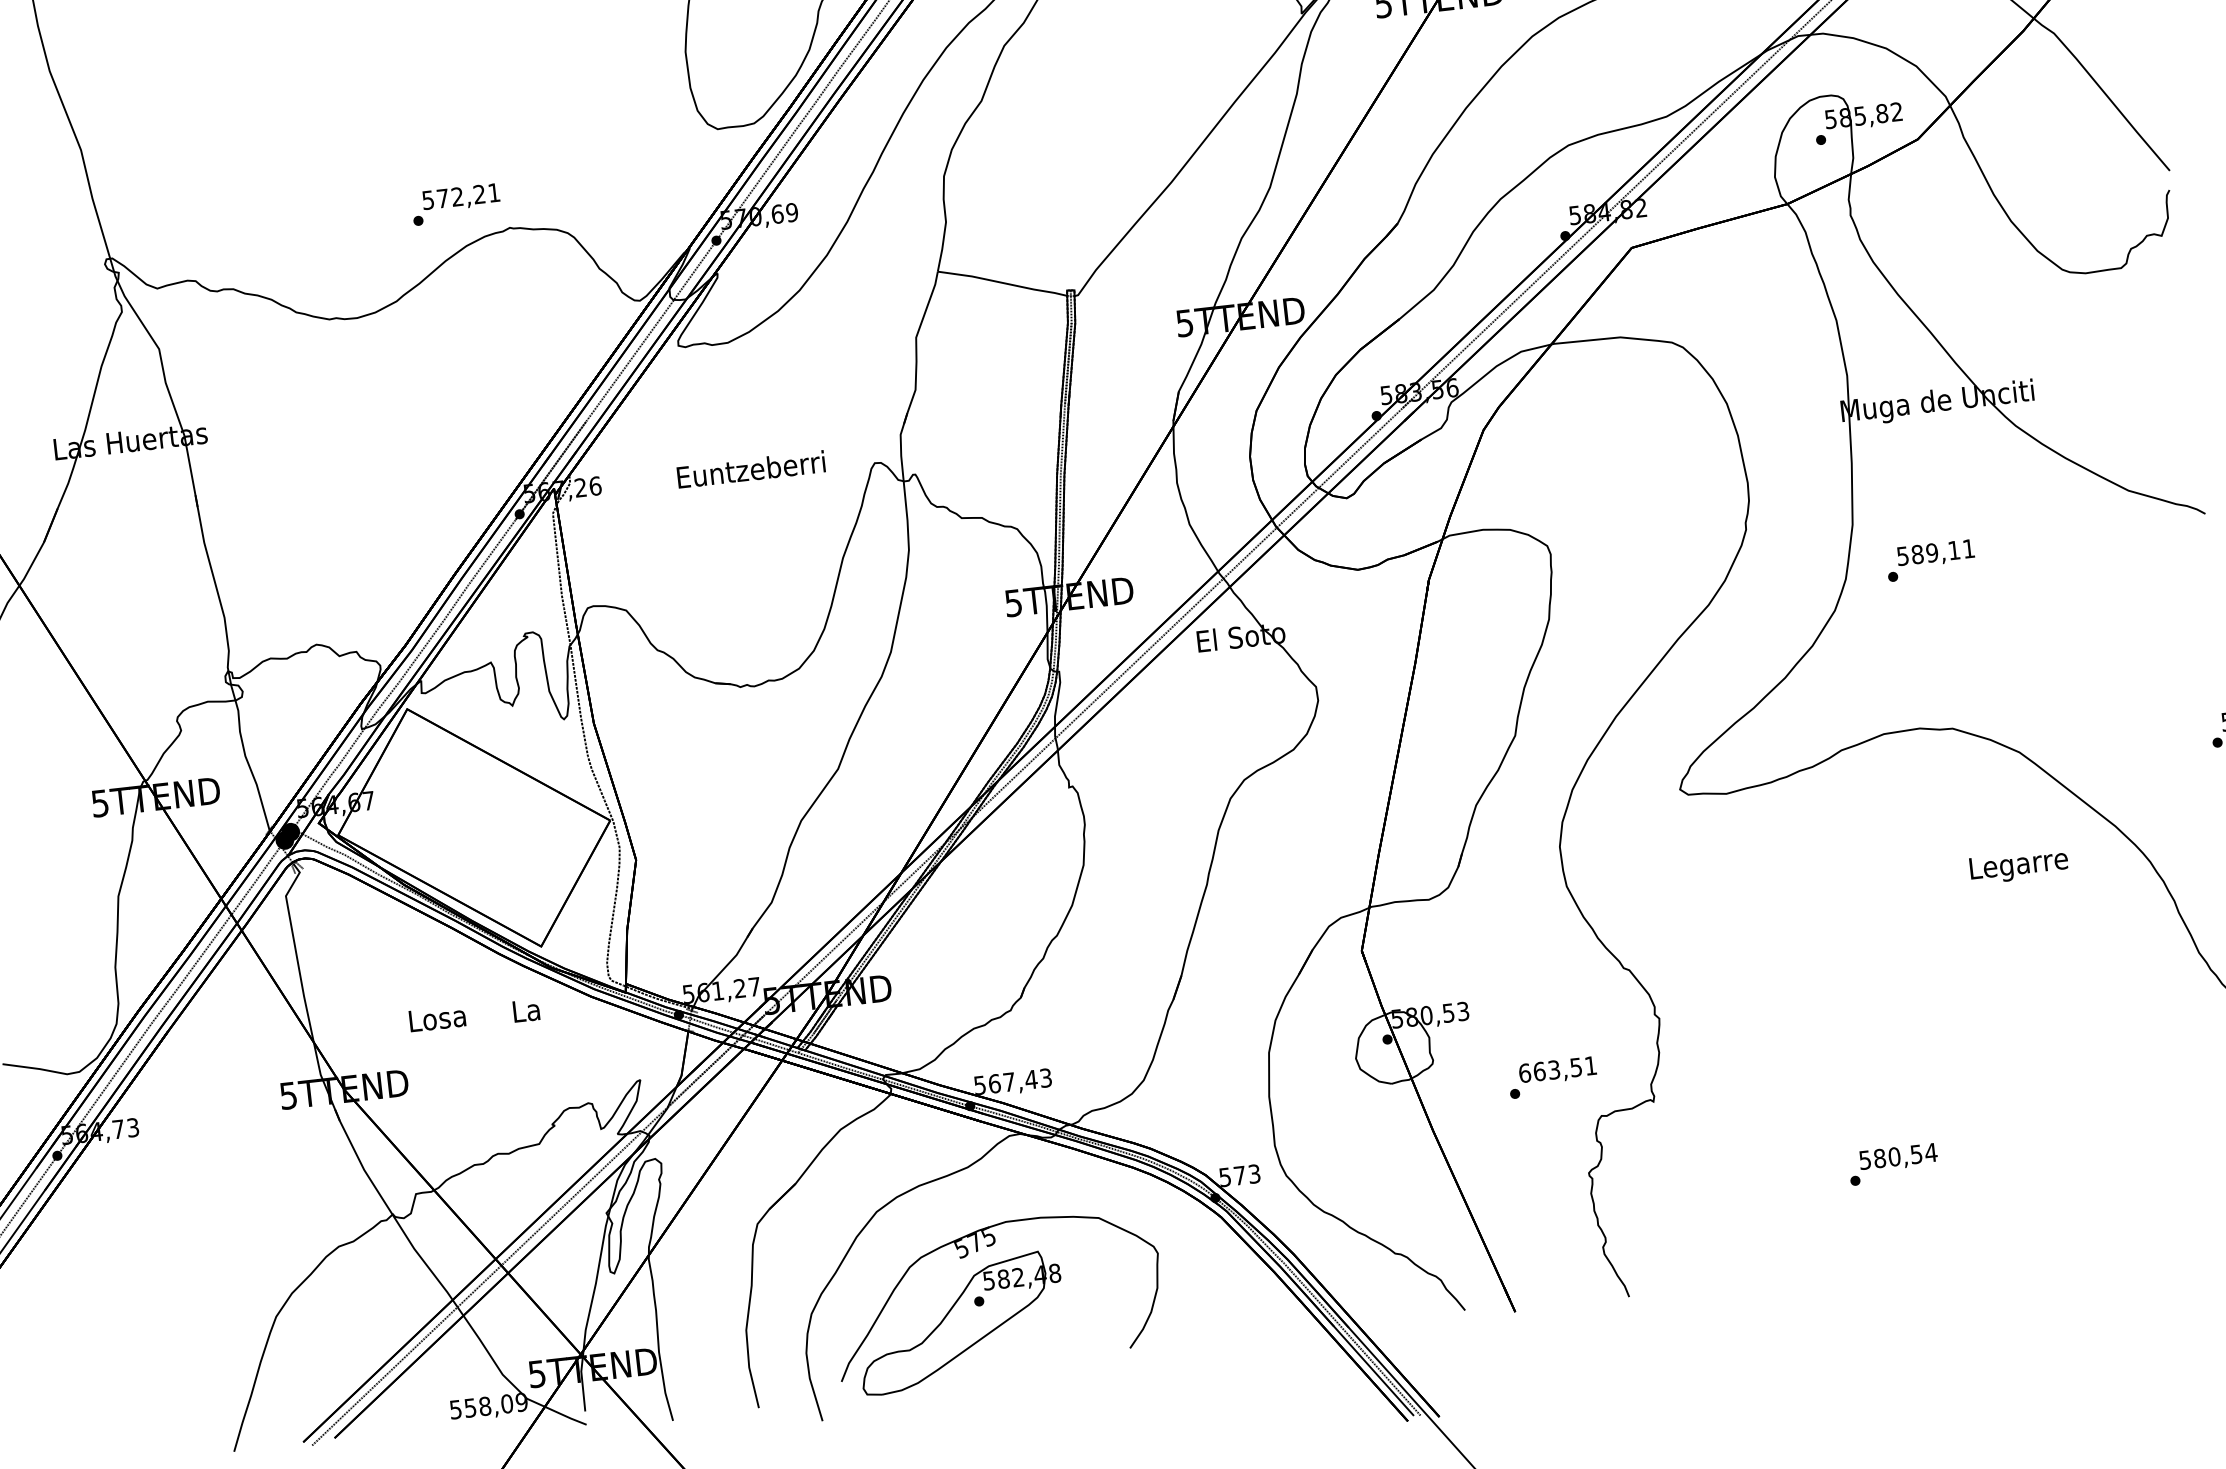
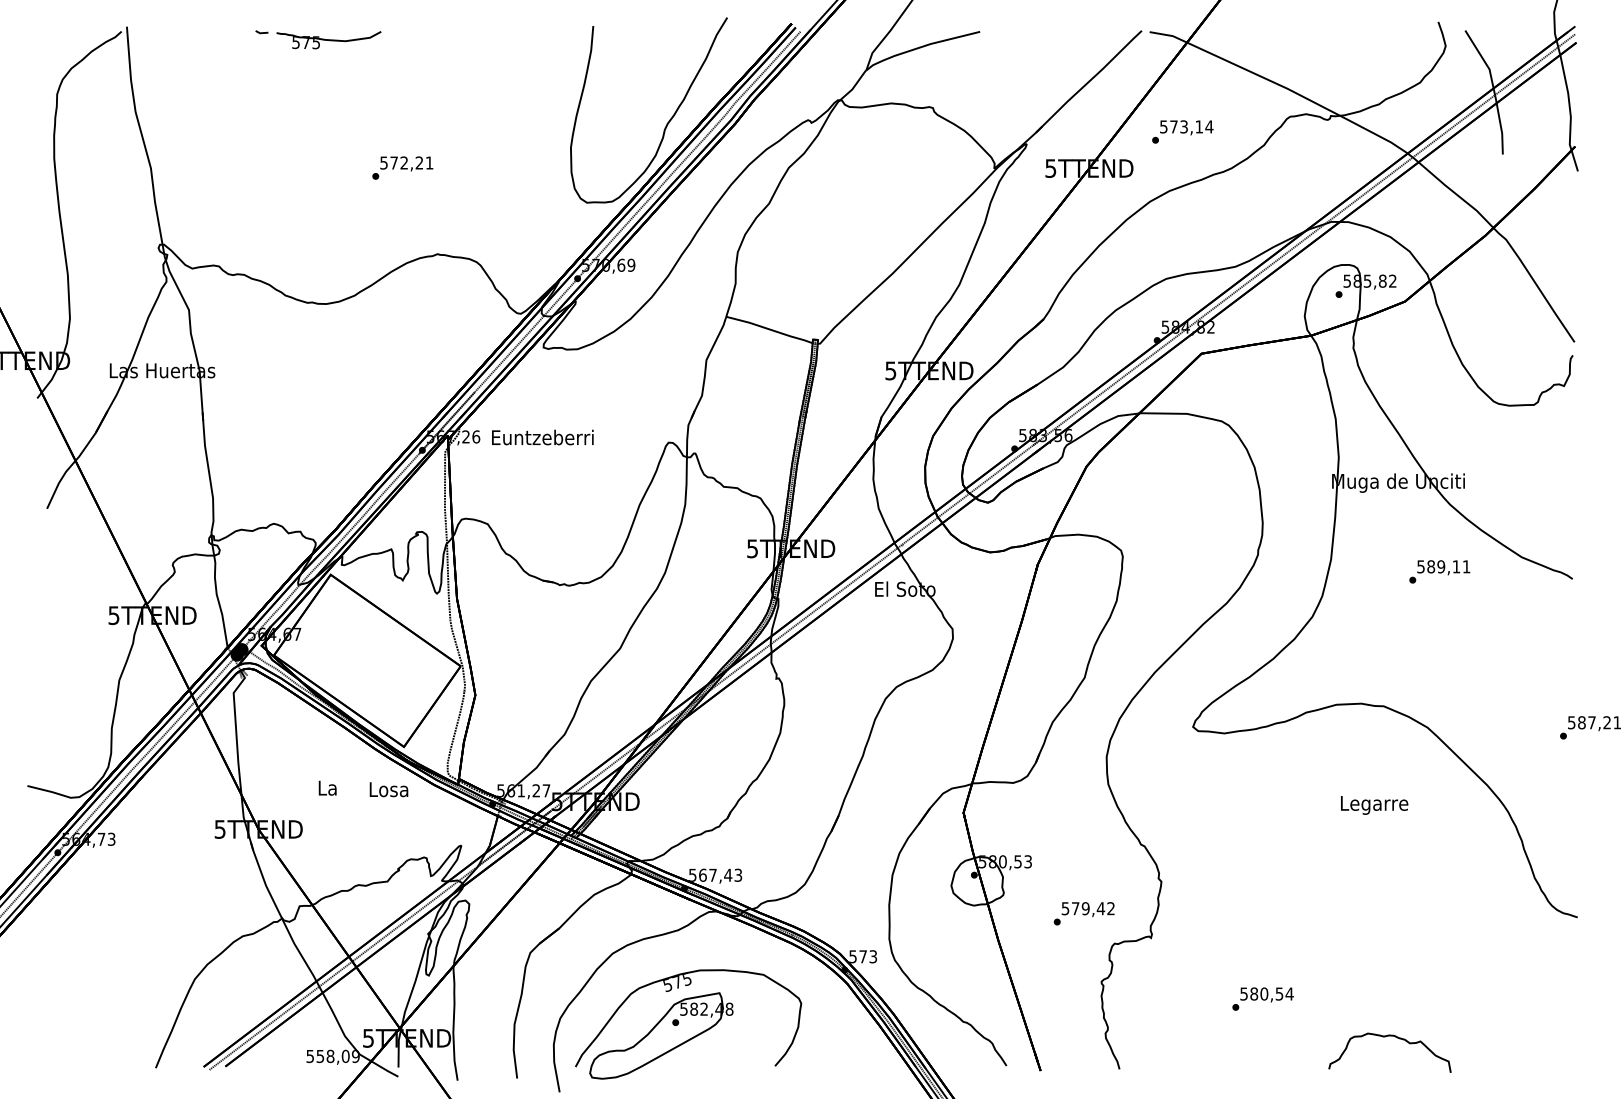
text: (455, 203) -> (402, 167), moved
text: (750, 469) -> (542, 437), moved
text: (1930, 559) -> (1439, 571), moved
text: (2019, 866) -> (1374, 805), moved
text: (525, 1010) -> (388, 789), La -> Losa
text: (437, 1017) -> (327, 787), Losa -> La
text: (1556, 1069) -> (1087, 908), 663,51 -> 579,42
text: (1892, 1163) -> (1262, 998), moved
curve: (2008, 1207) -> (1385, 1037), added

